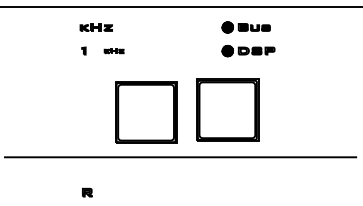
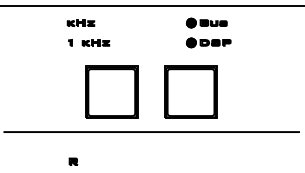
part: (113, 50) -> (95, 42), size x1.67
part: (145, 111) -> (111, 91), moved

